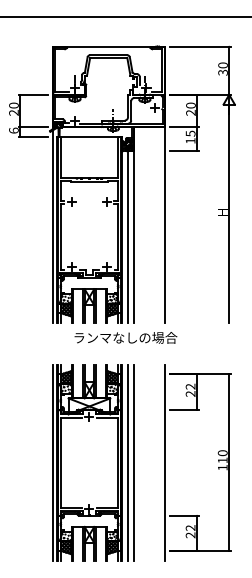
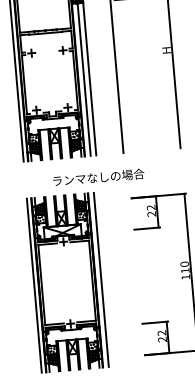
text: (125, 337) -> (98, 177), moved
line: (134, 462) -> (107, 279), removed
line: (164, 462) -> (133, 277), removed

